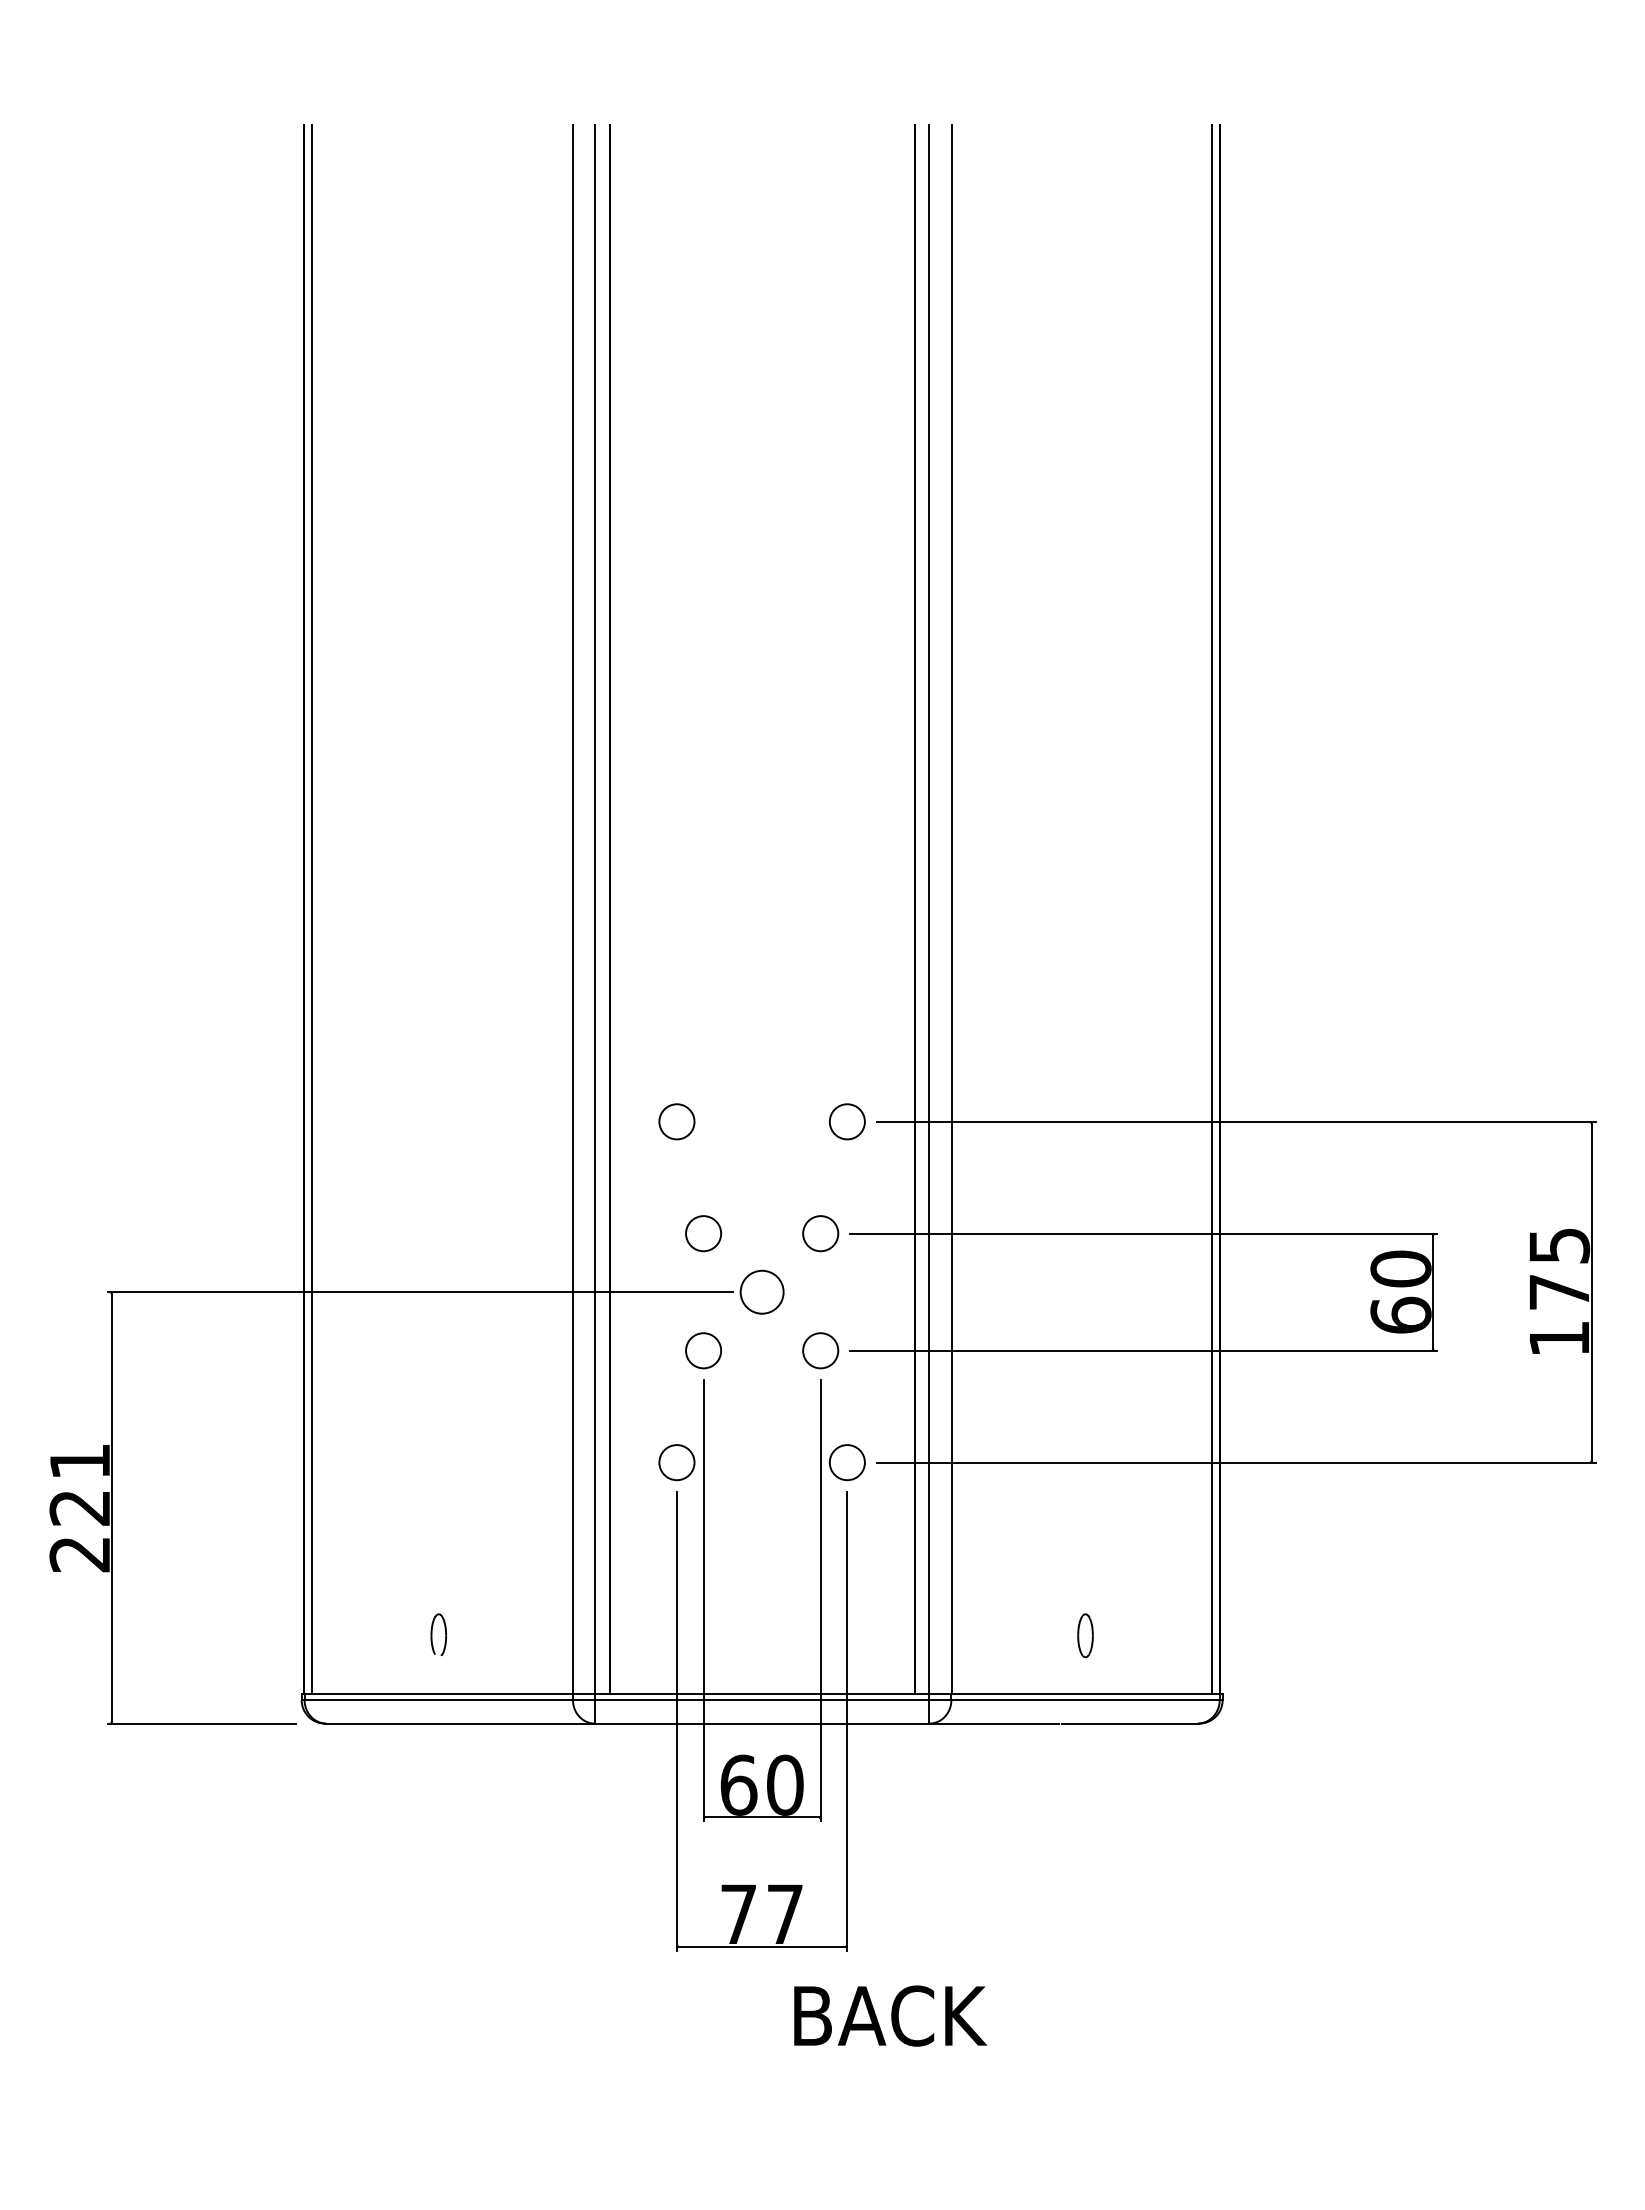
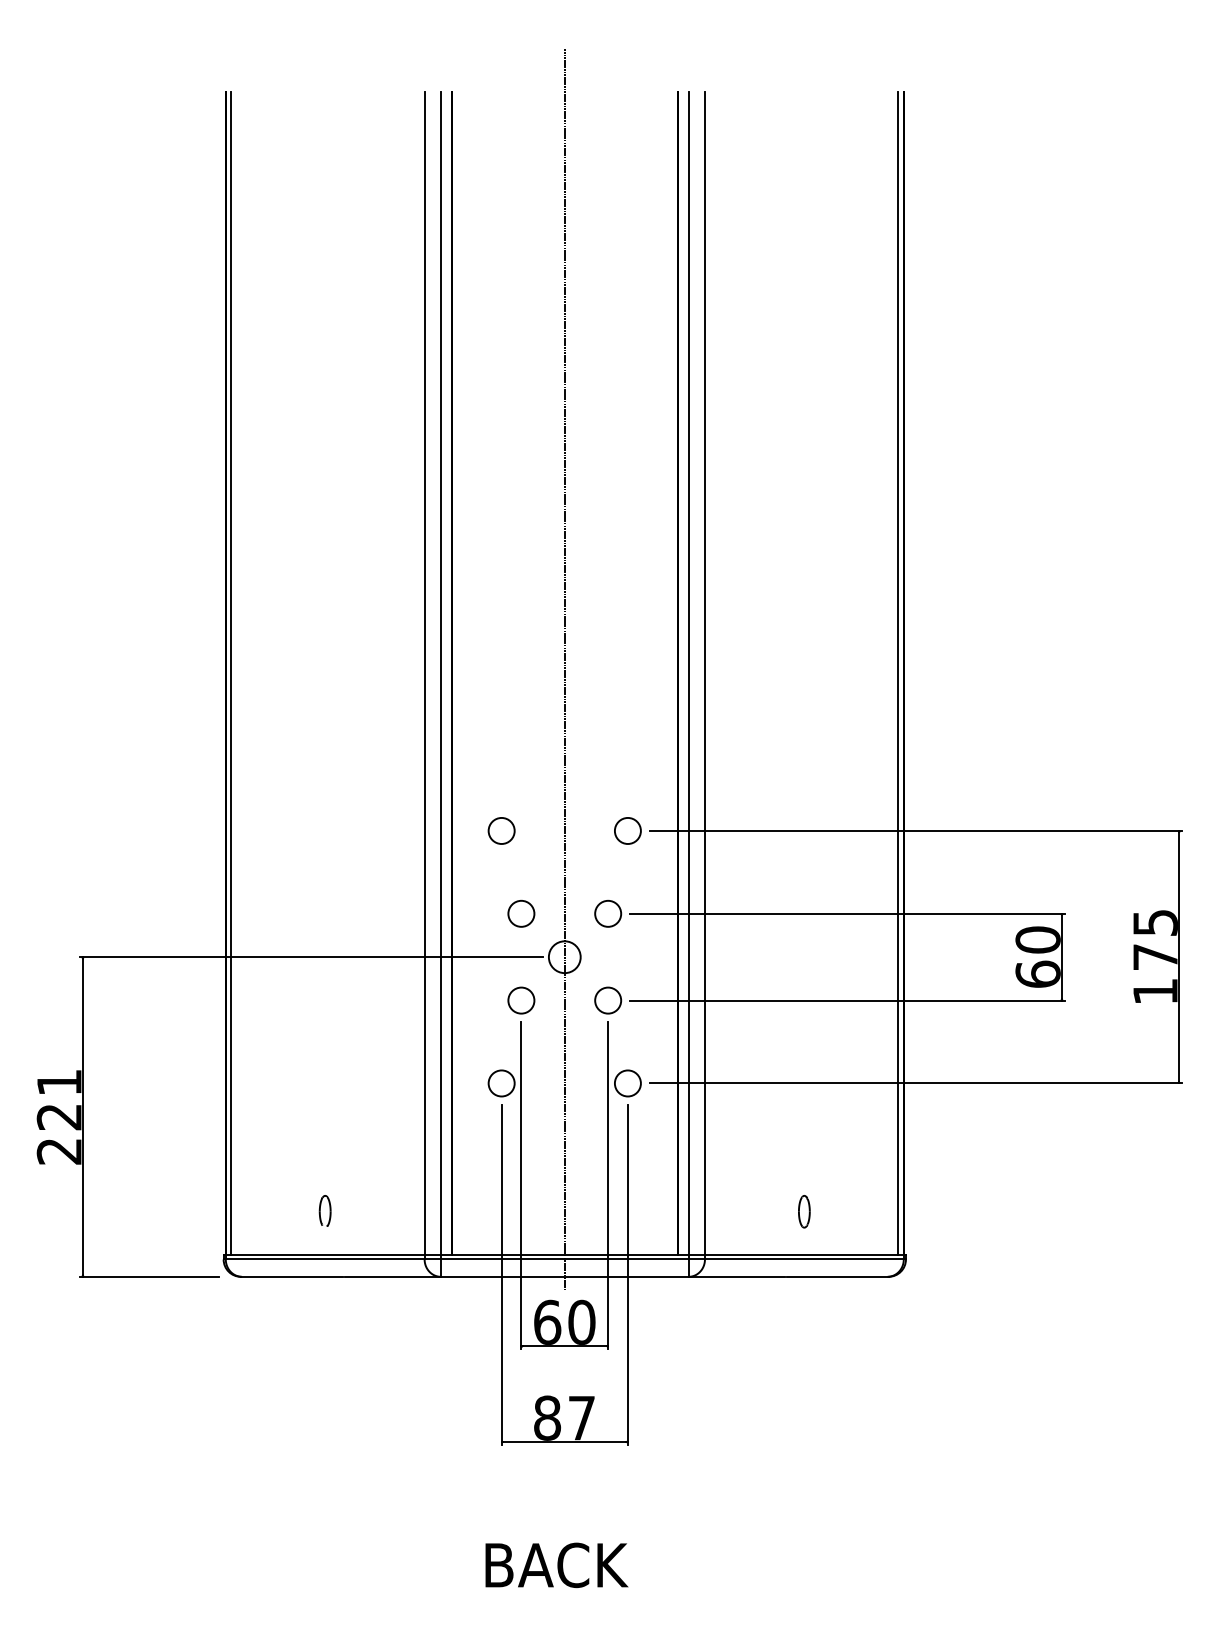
line: (762, 903) -> (565, 669), added
text: (738, 1914) -> (547, 1418), 77 -> 87
text: (890, 2015) -> (556, 1564), moved

